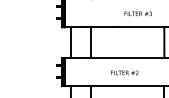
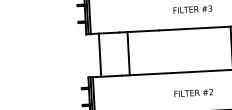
text: (124, 72) -> (193, 92), moved

